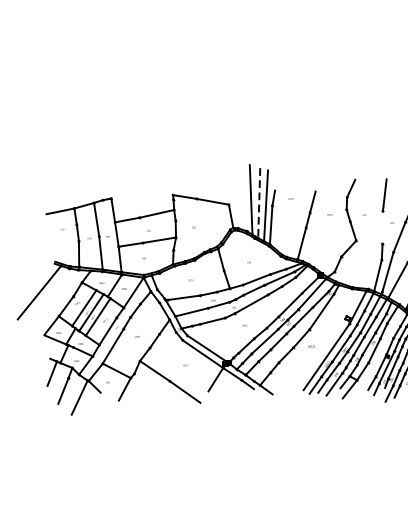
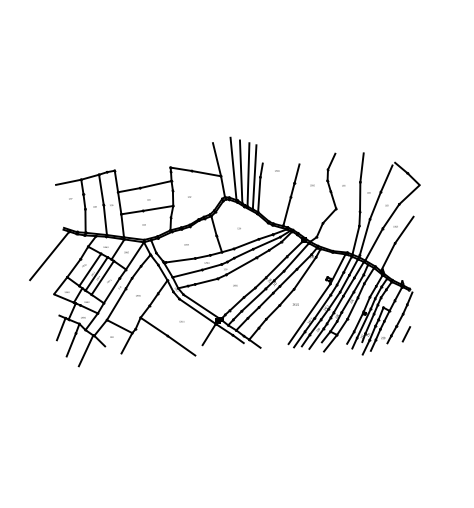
line: (223, 186) -> (216, 159), added
line: (242, 196) -> (233, 168), added
line: (259, 203) -> (248, 175), dashed -> solid
line: (383, 227) -> (360, 196), added

